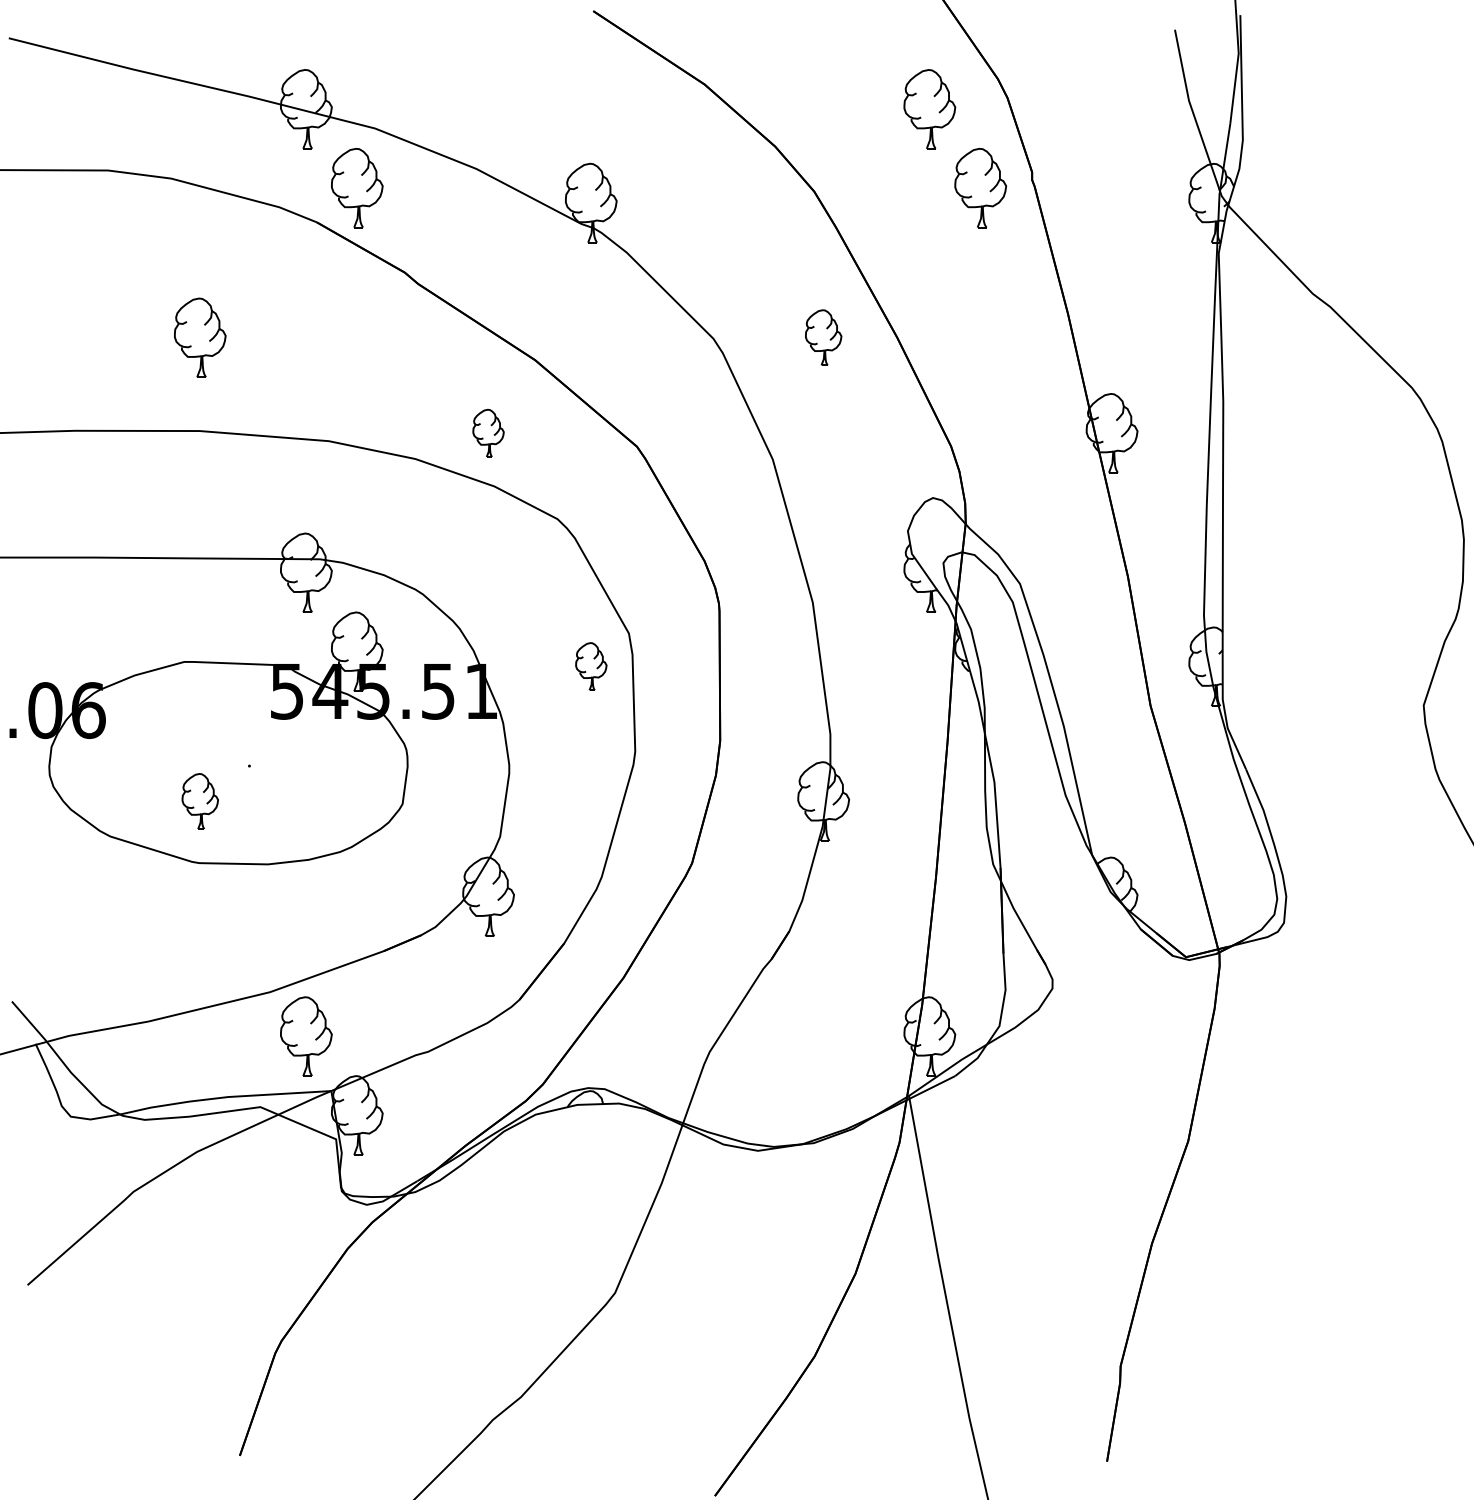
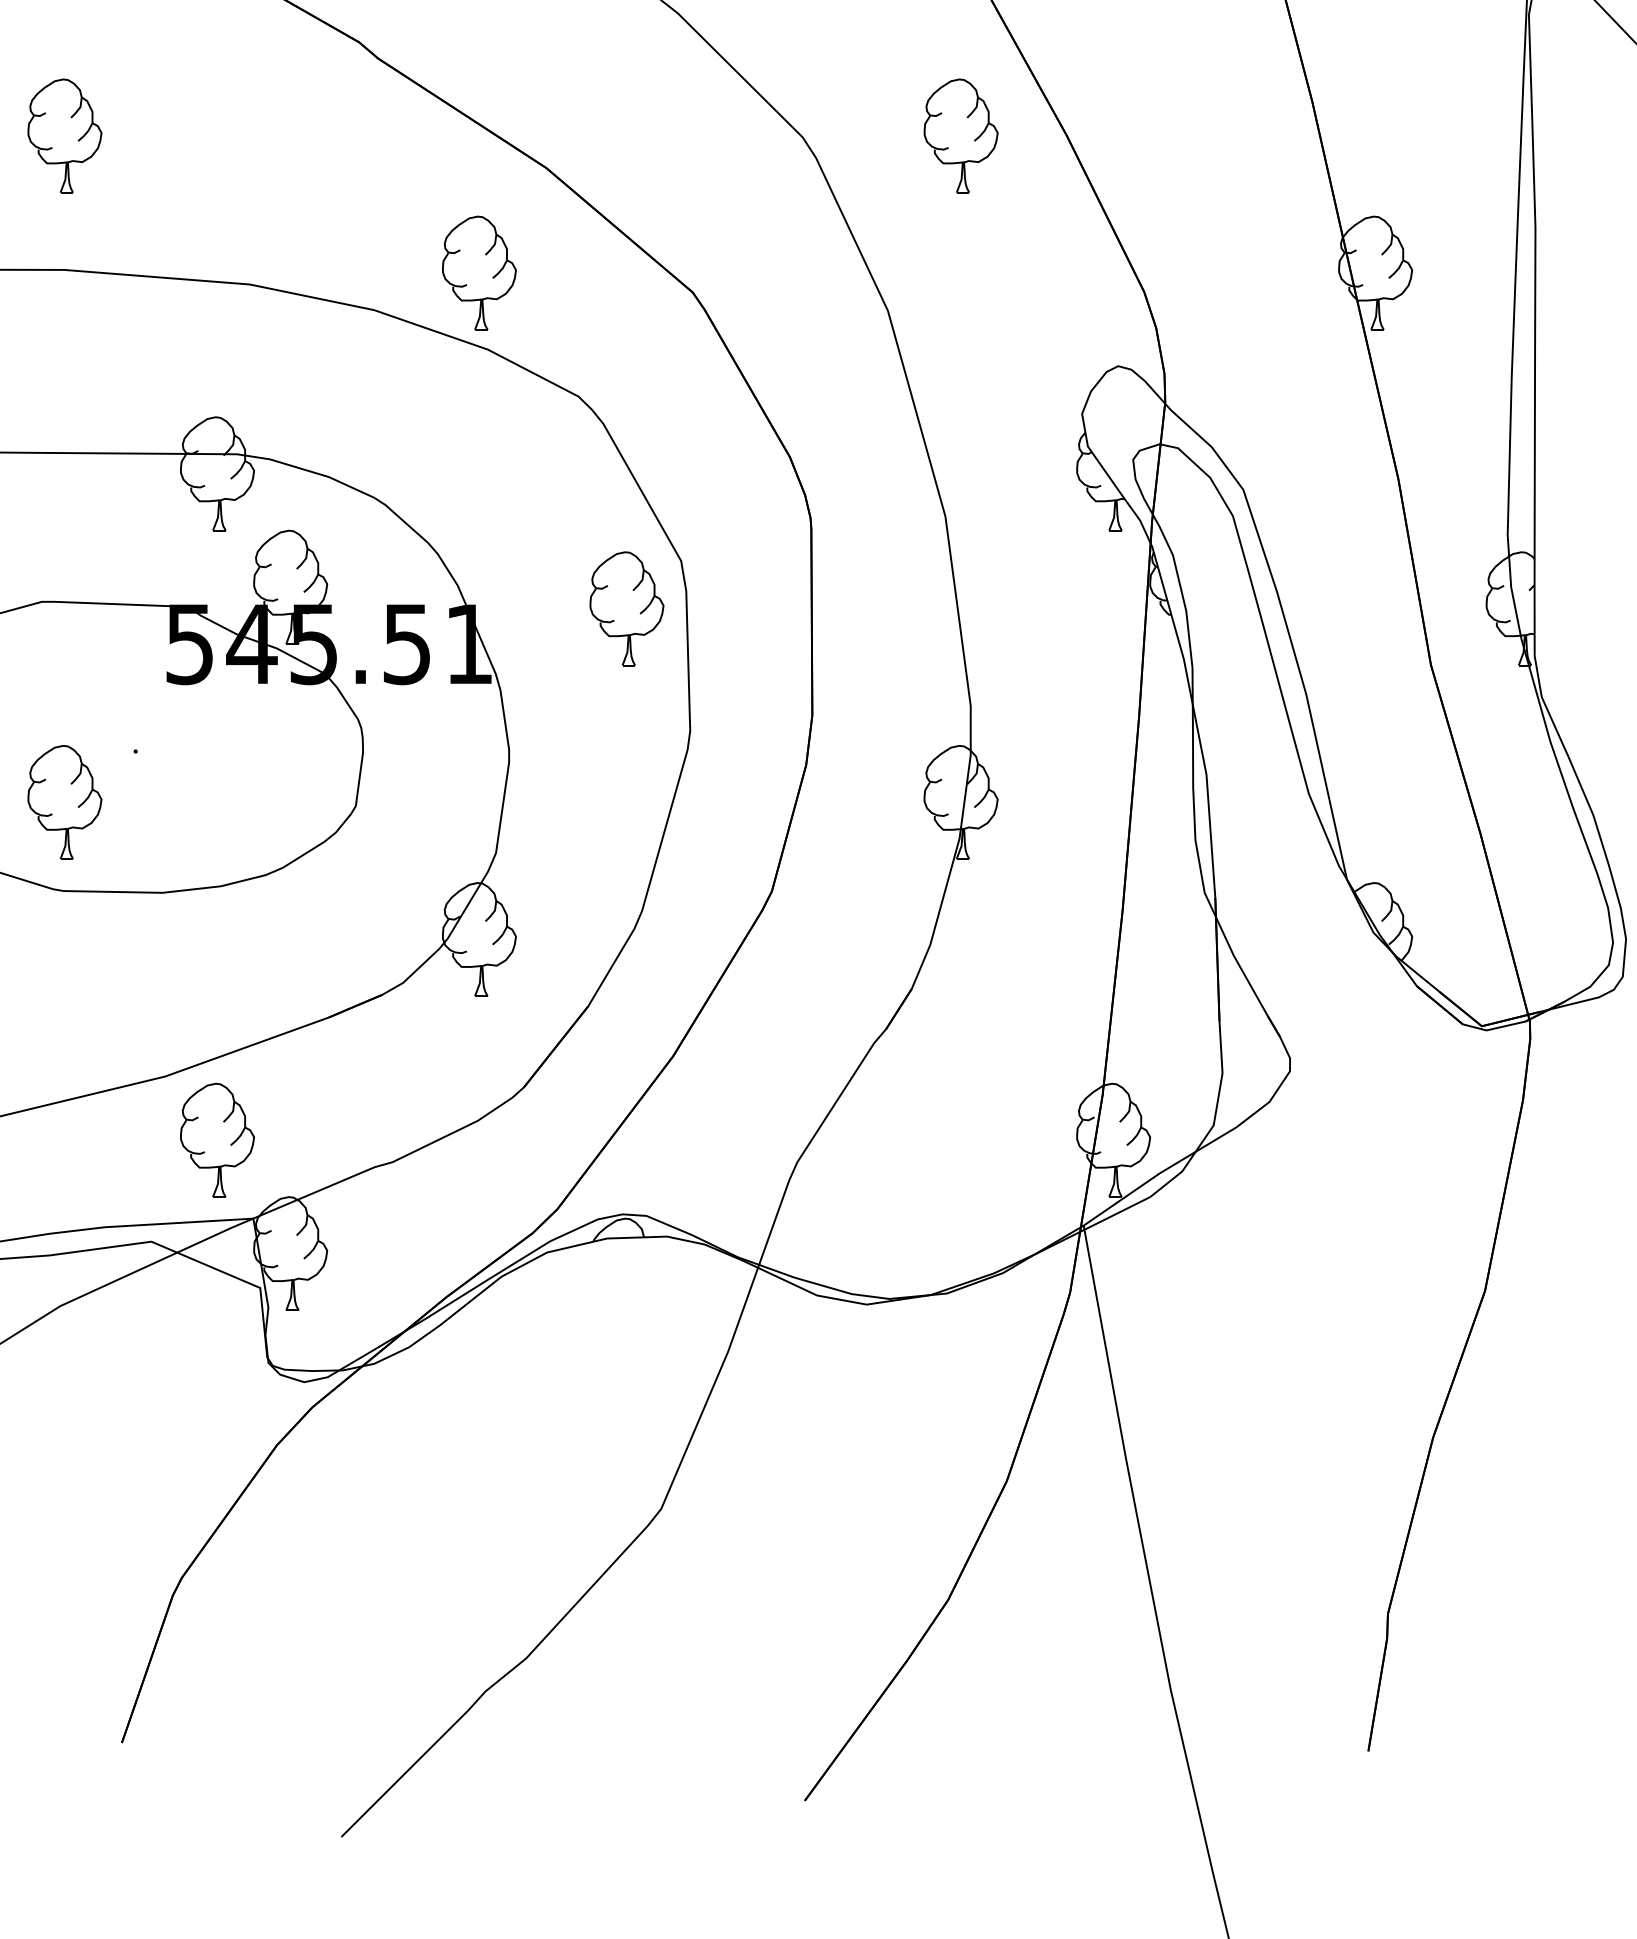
part: (823, 337) -> (960, 135), size x1.43
part: (488, 433) -> (479, 273), size x1.67
part: (591, 666) -> (627, 608), size x1.67
part: (200, 801) -> (65, 802), size x1.43

